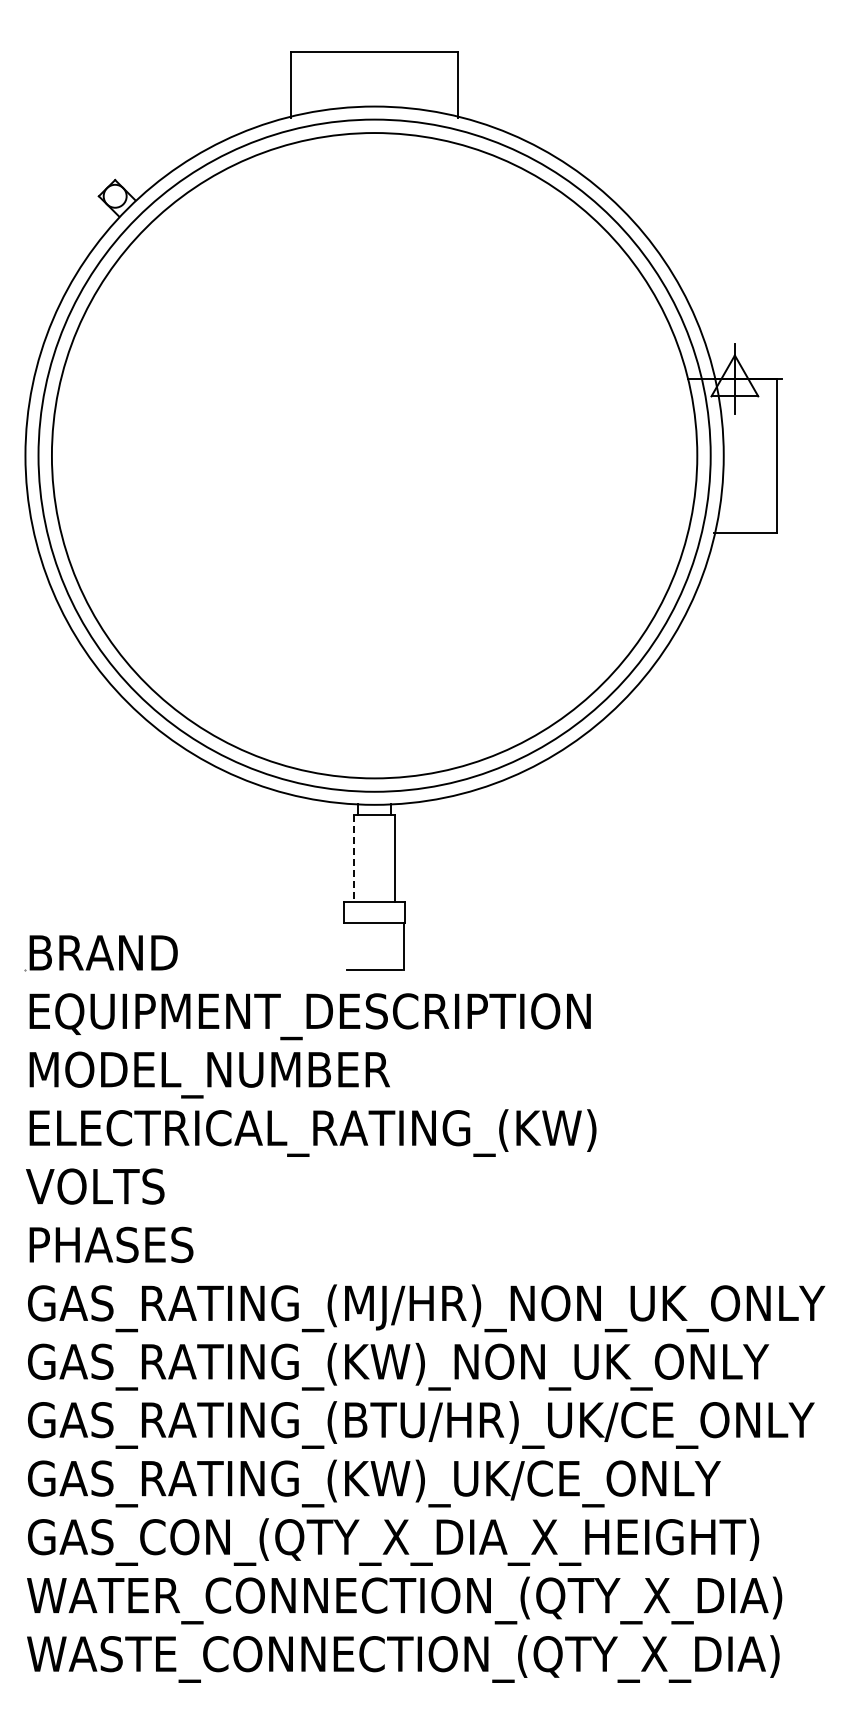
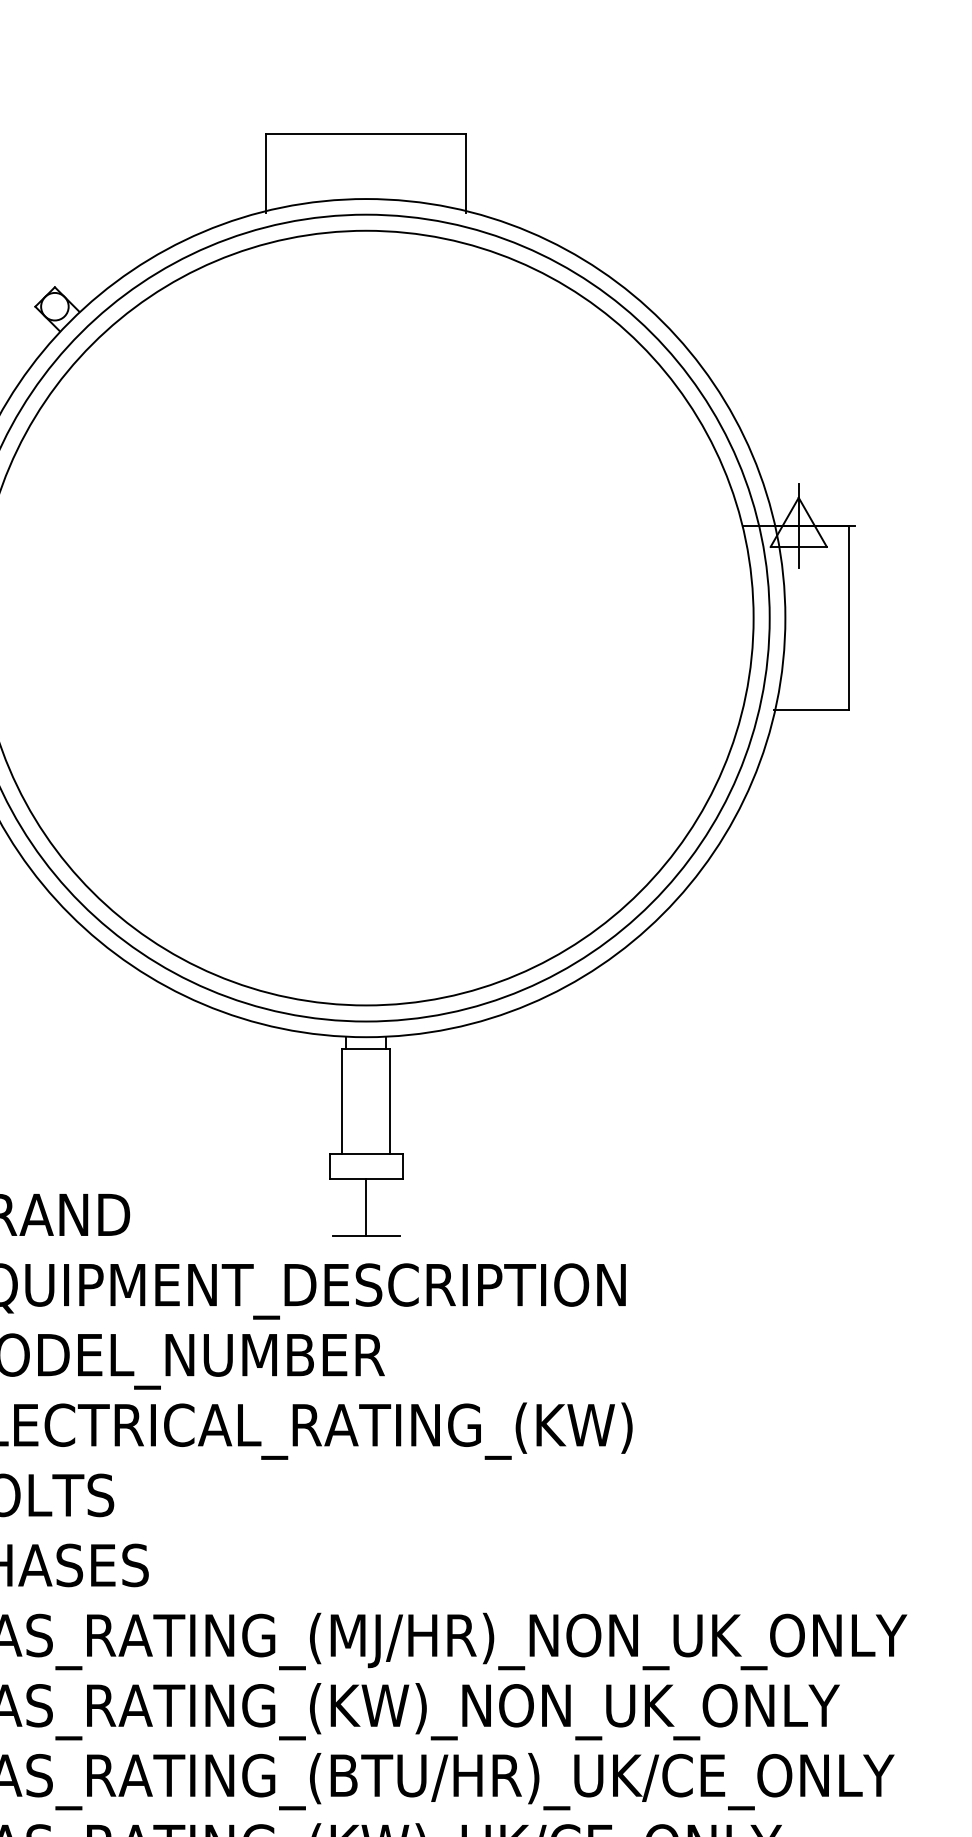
line: (354, 858) -> (342, 1101), dashed -> solid
line: (404, 946) -> (366, 1207), moved

